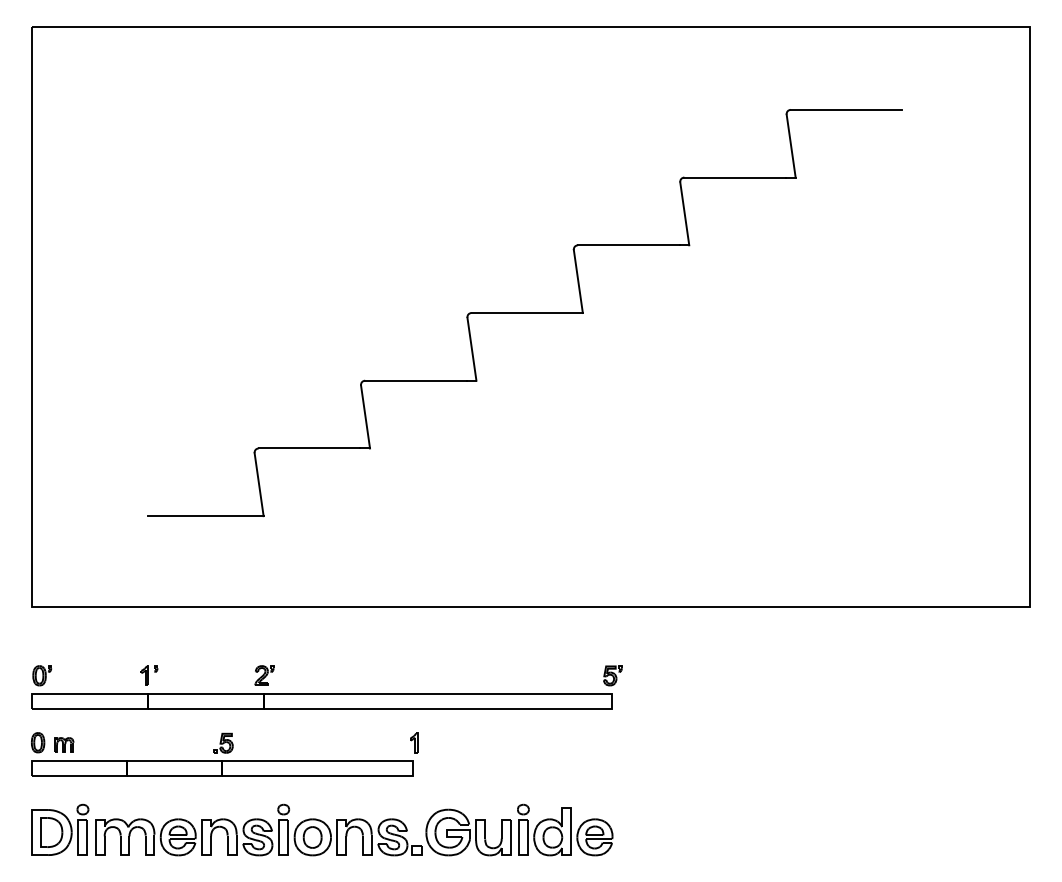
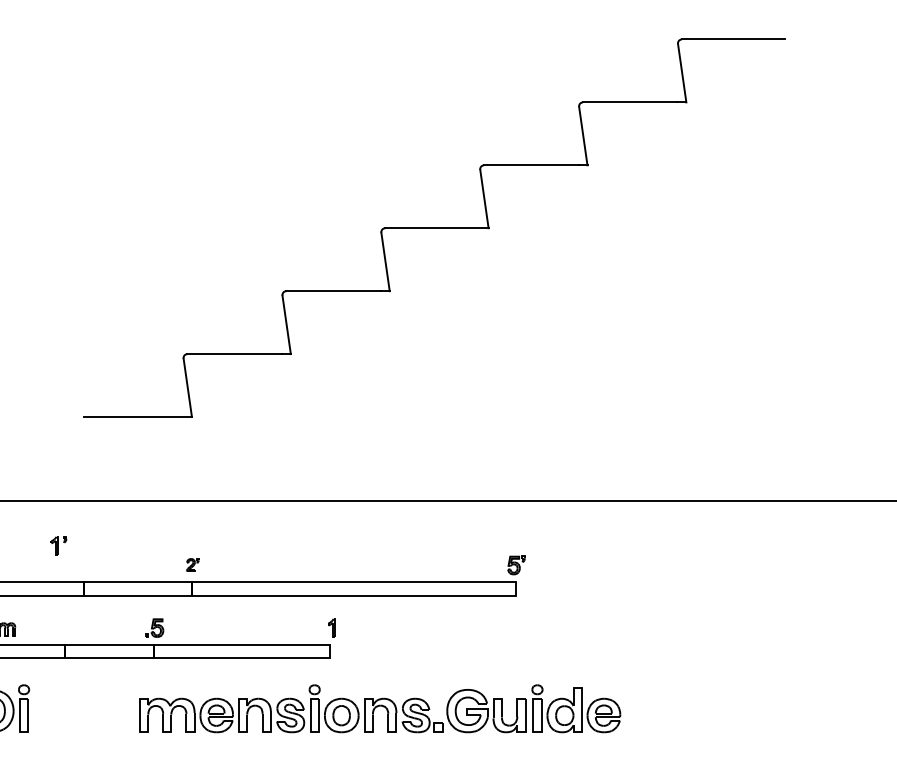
part: (149, 675) -> (58, 545), moved
part: (264, 675) -> (192, 565), size x0.7
part: (354, 829) -> (380, 708), moved

